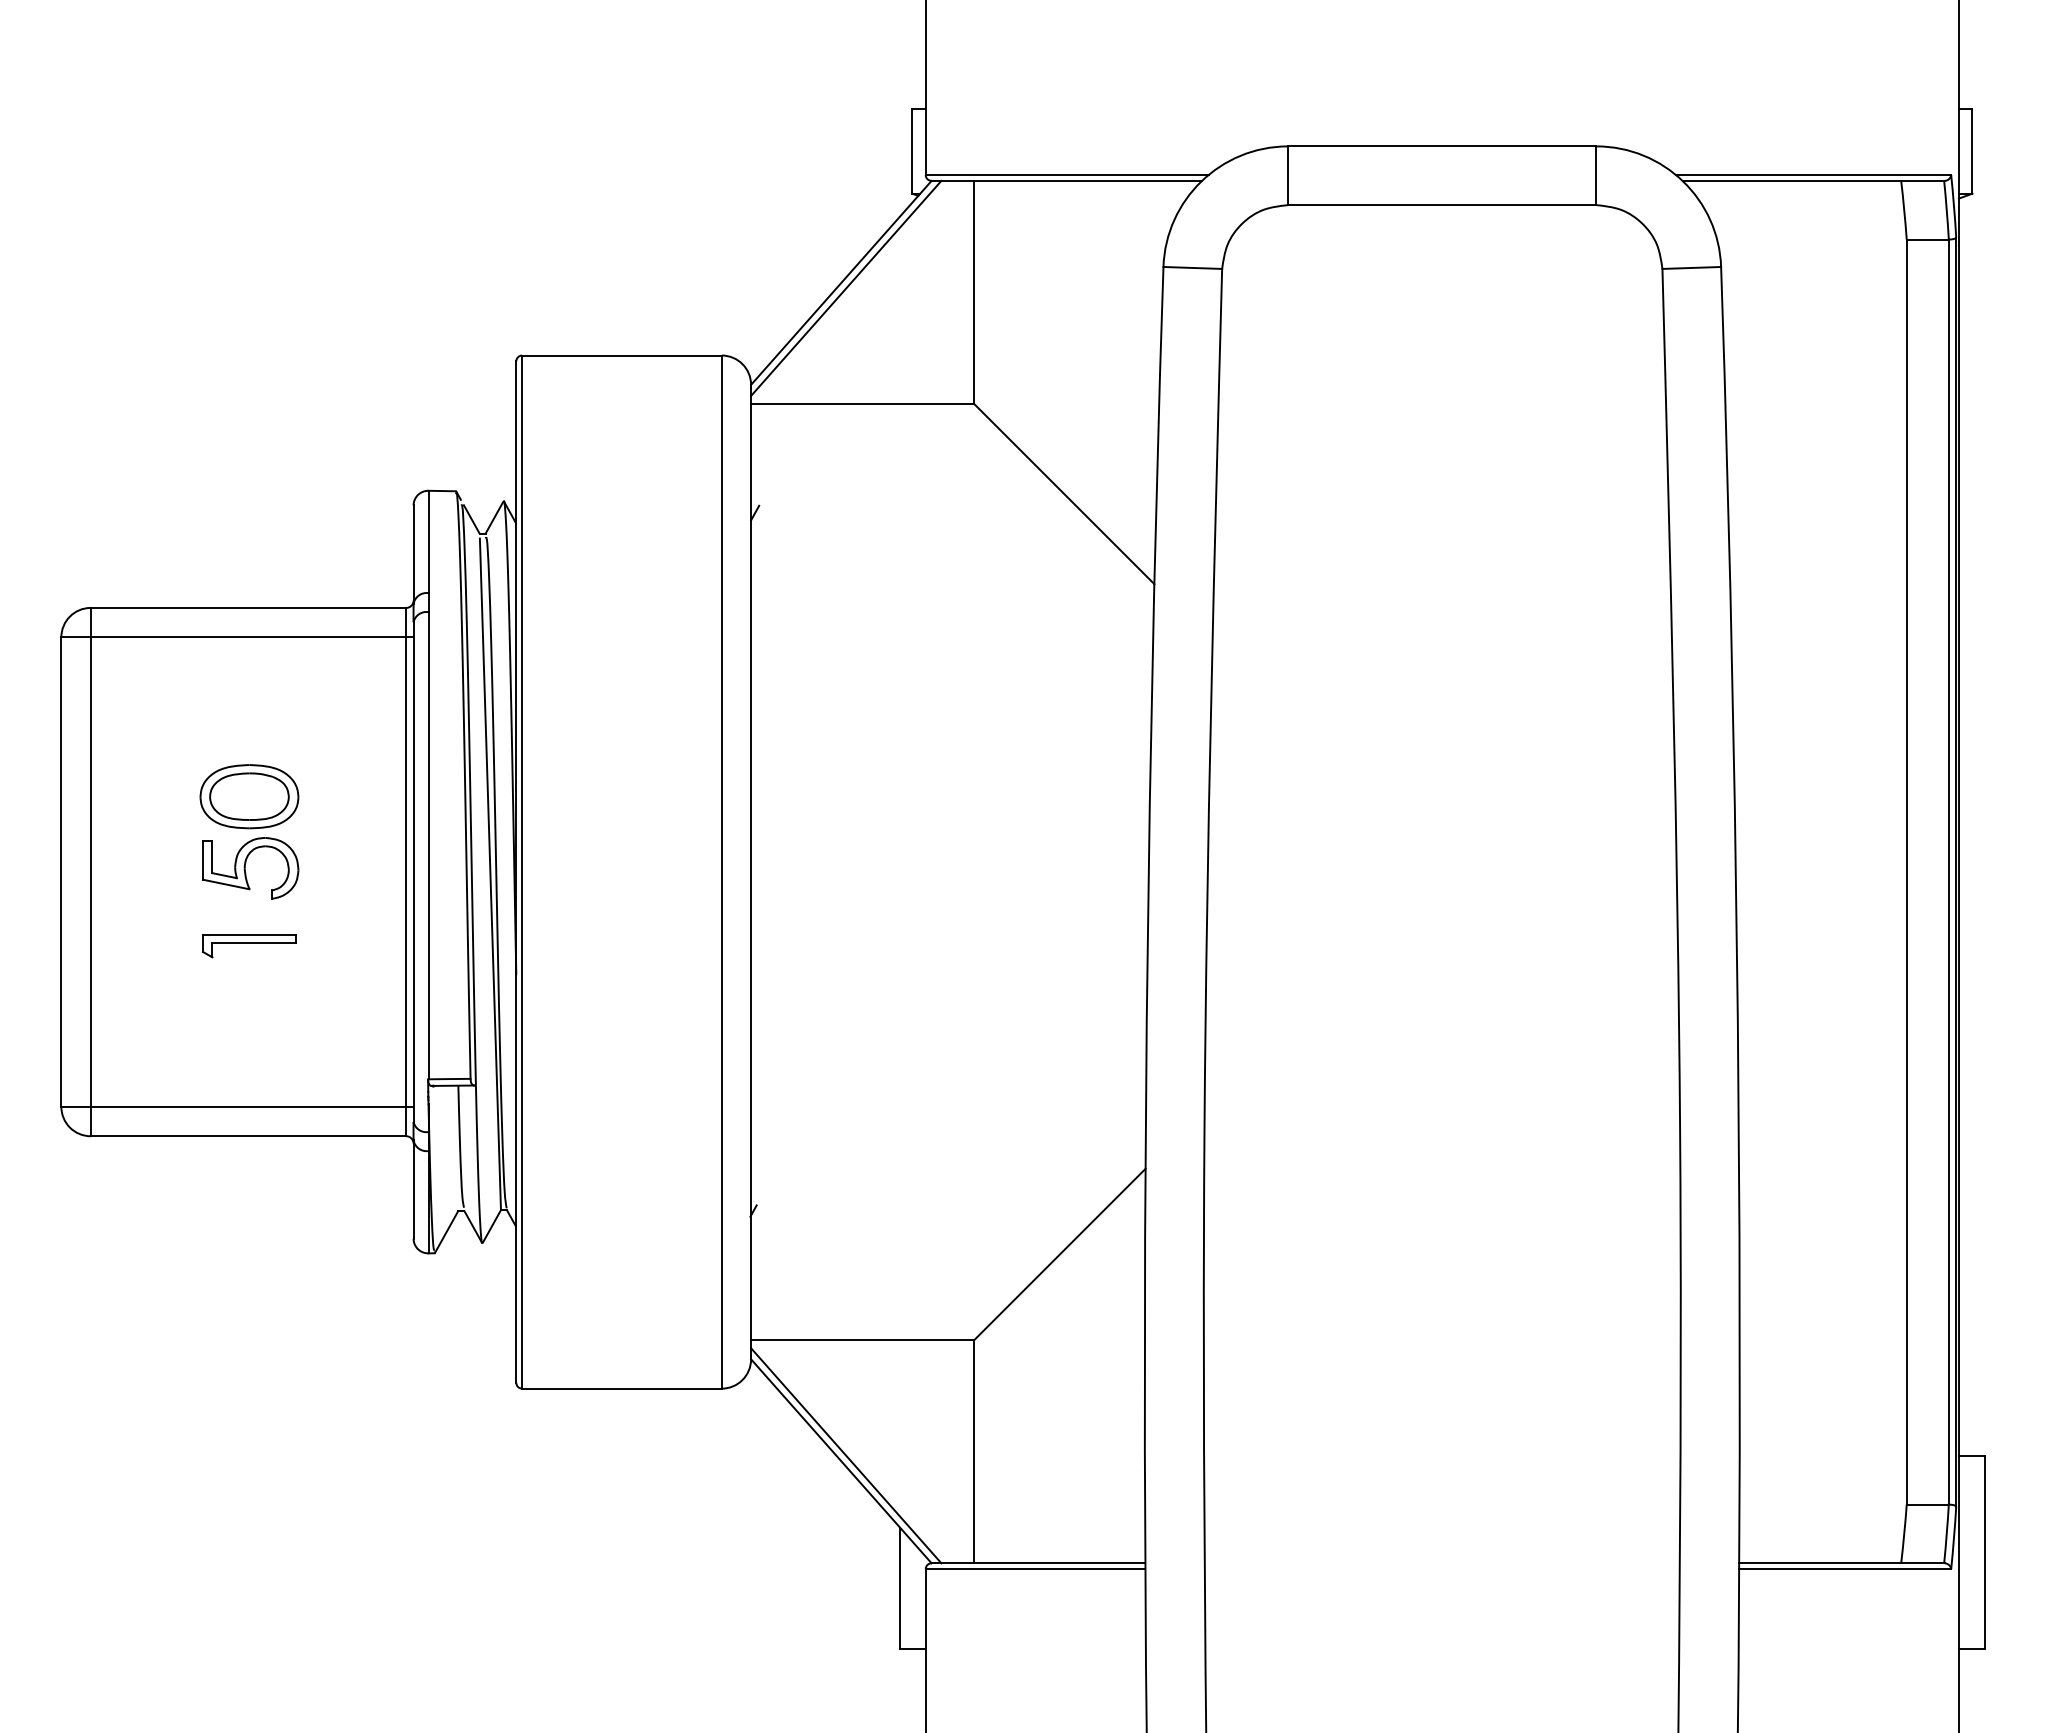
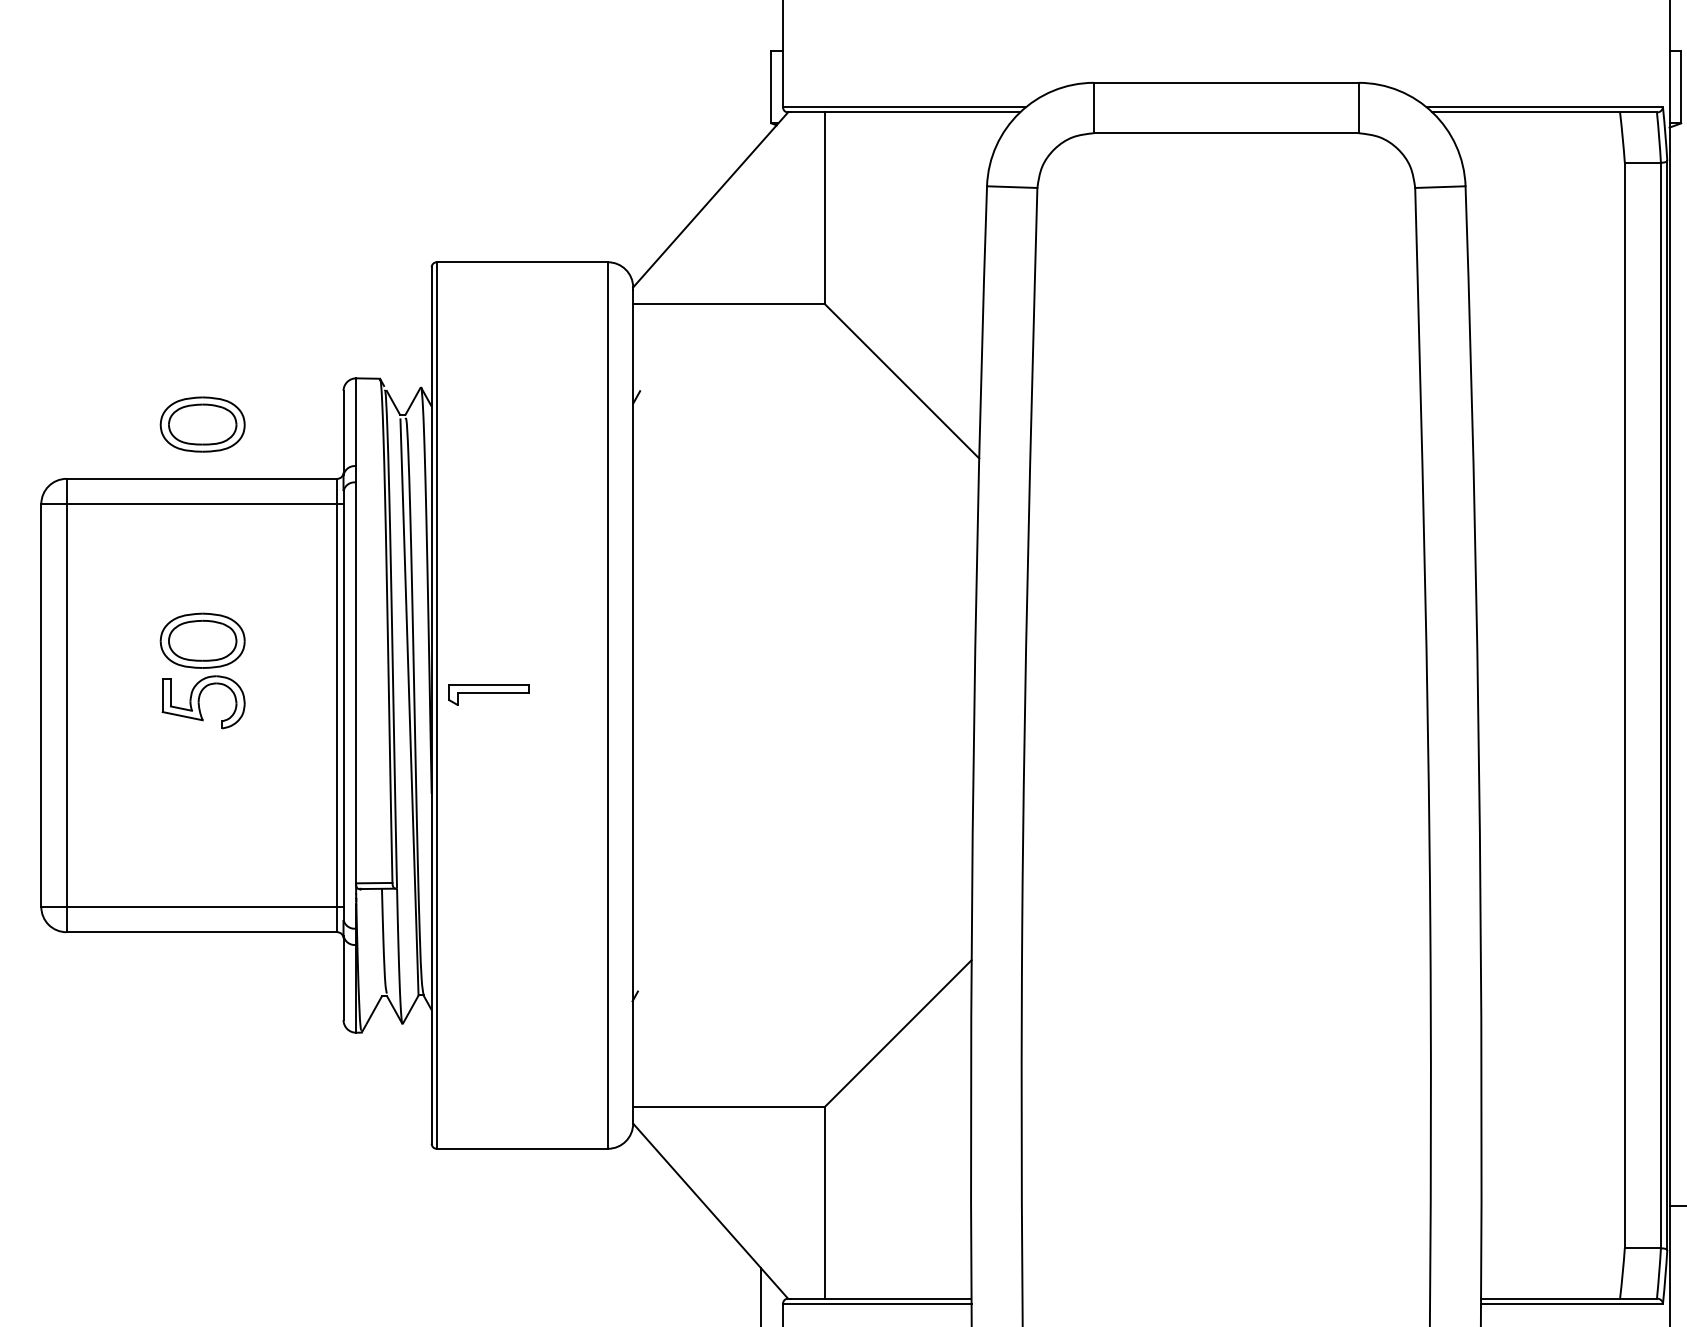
line: (846, 287) -> (715, 203), removed
part: (249, 544) -> (202, 424), added
part: (248, 946) -> (488, 695), moved
line: (846, 1455) -> (715, 1206), removed

